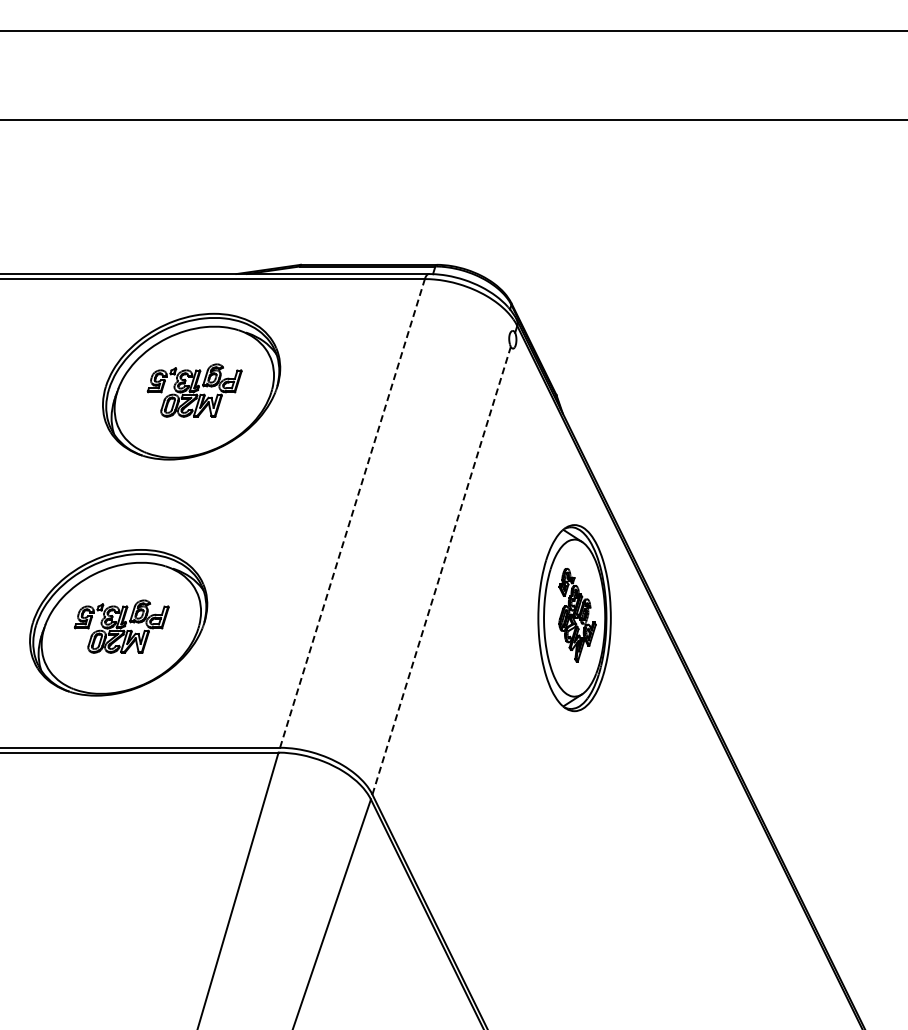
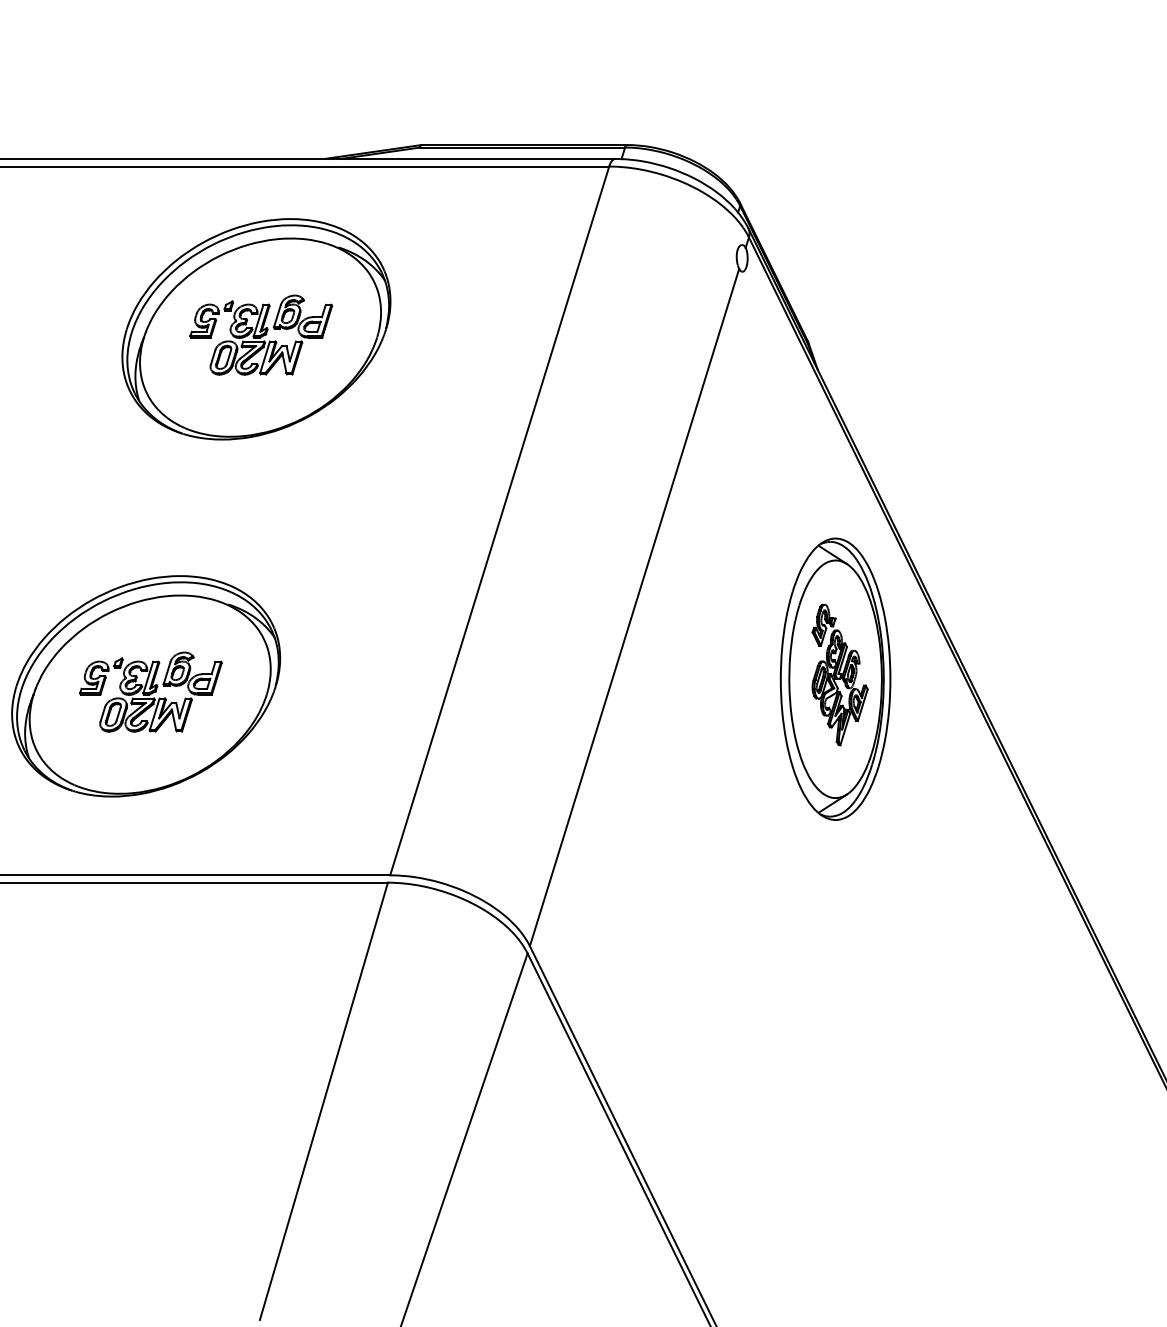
line: (352, 512) -> (499, 519), dashed -> solid
line: (441, 570) -> (634, 607), dashed -> solid

